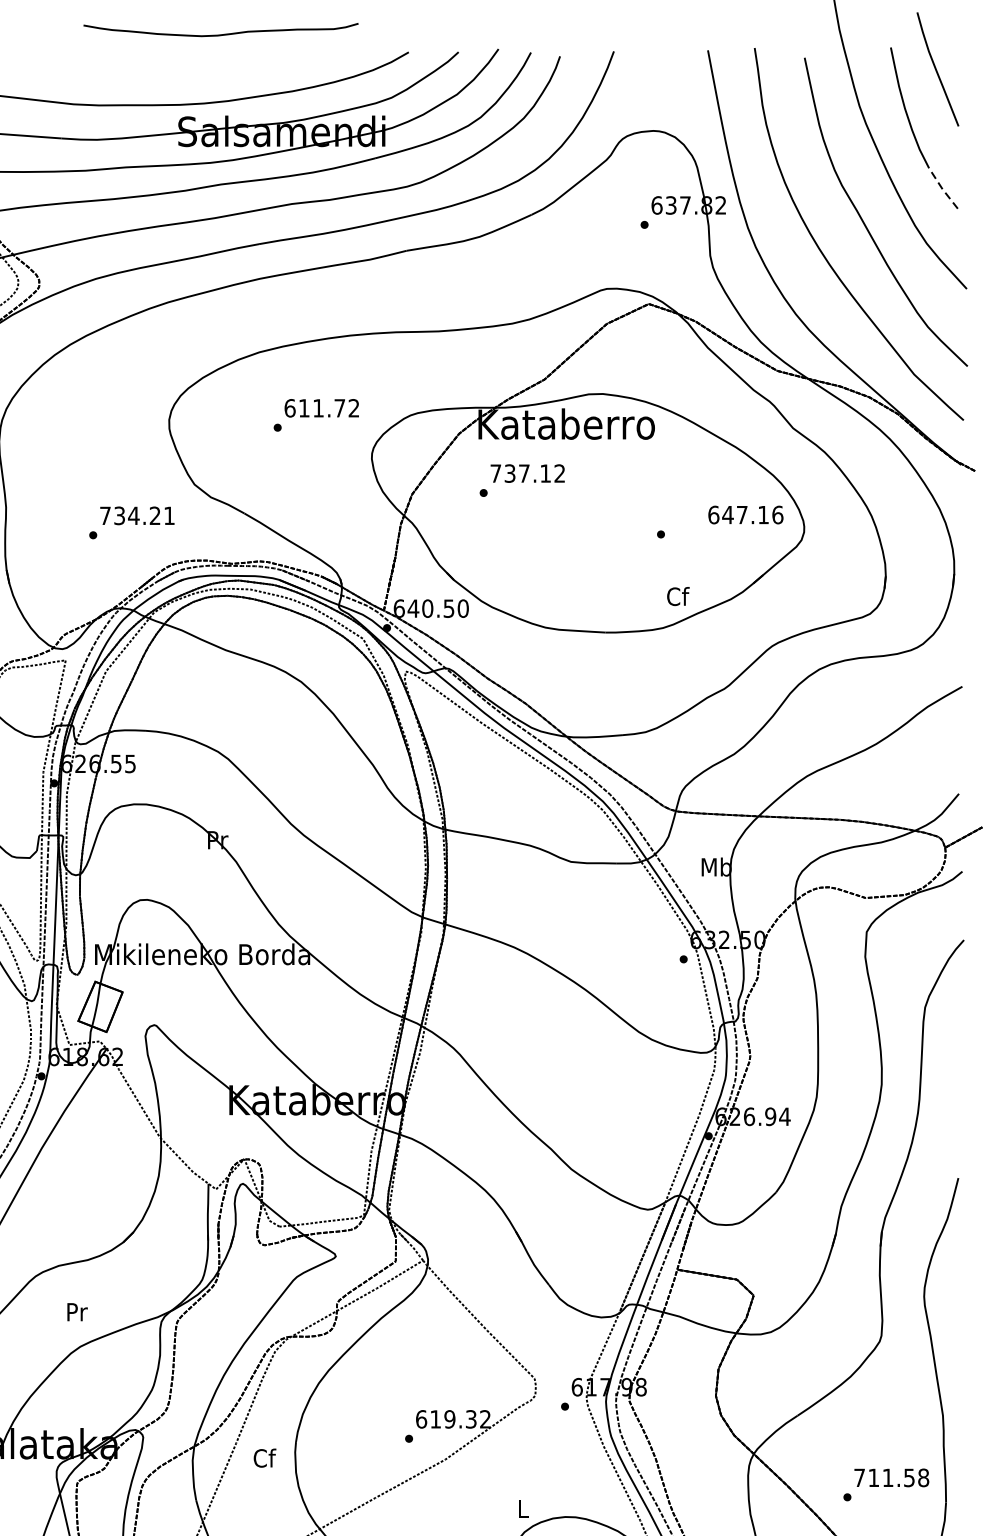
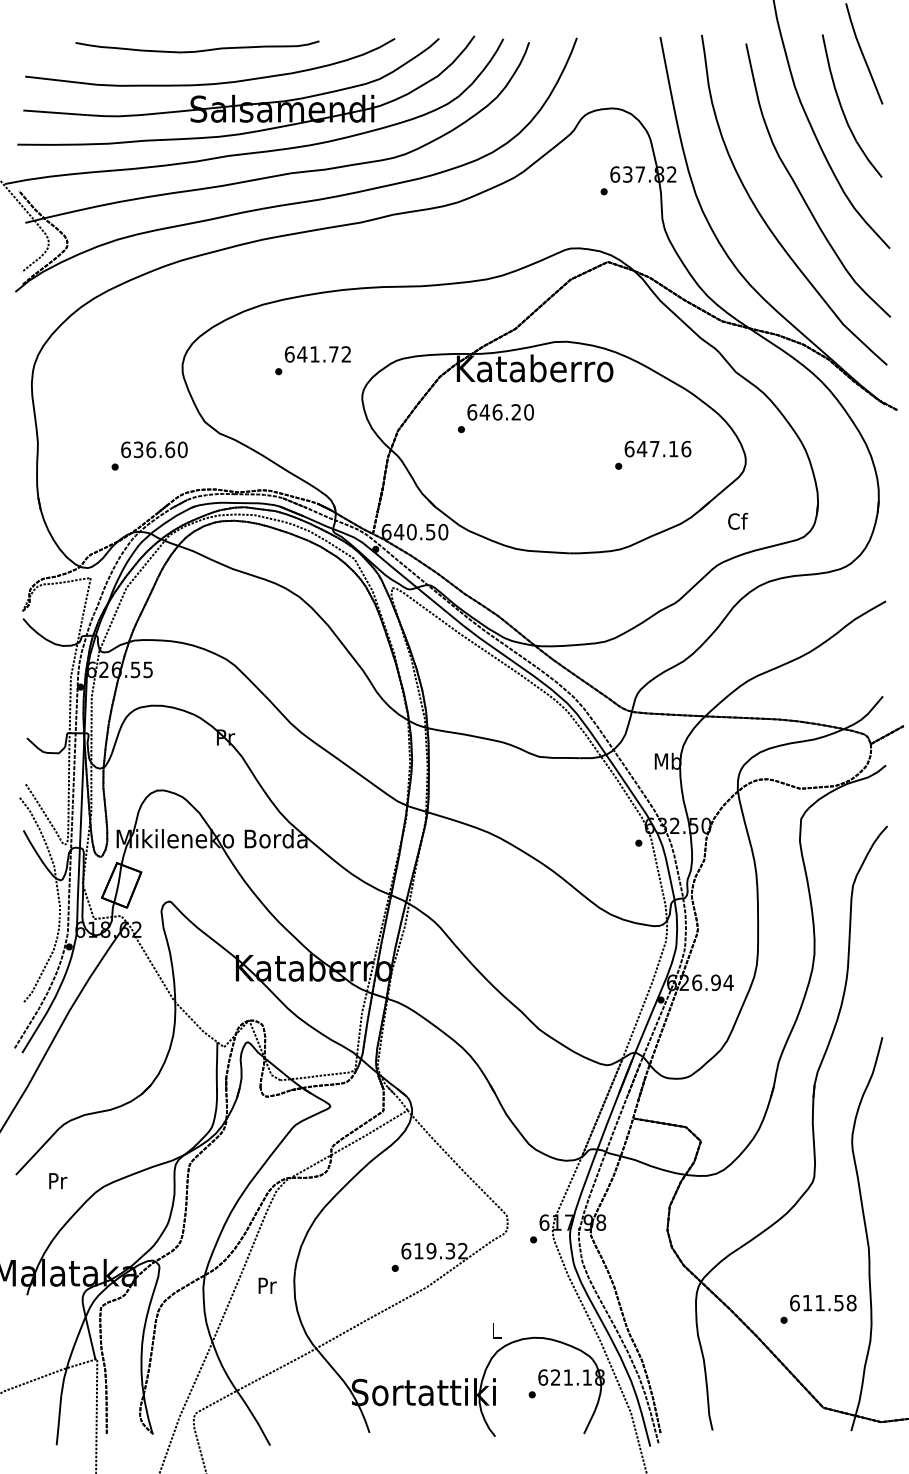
curve: (221, 34) -> (197, 50), moved
line: (942, 189) -> (868, 160), dashed -> solid
text: (304, 408) -> (302, 354), 611.72 -> 641.72
text: (527, 473) -> (500, 412), 737.12 -> 646.20
text: (745, 514) -> (657, 448), moved
text: (137, 515) -> (154, 449), 734.21 -> 636.60
text: (678, 595) -> (738, 520), moved
text: (77, 1312) -> (58, 1181), moved
text: (265, 1458) -> (267, 1285), Cf -> Pr
text: (859, 1477) -> (794, 1302), 711.58 -> 611.58

